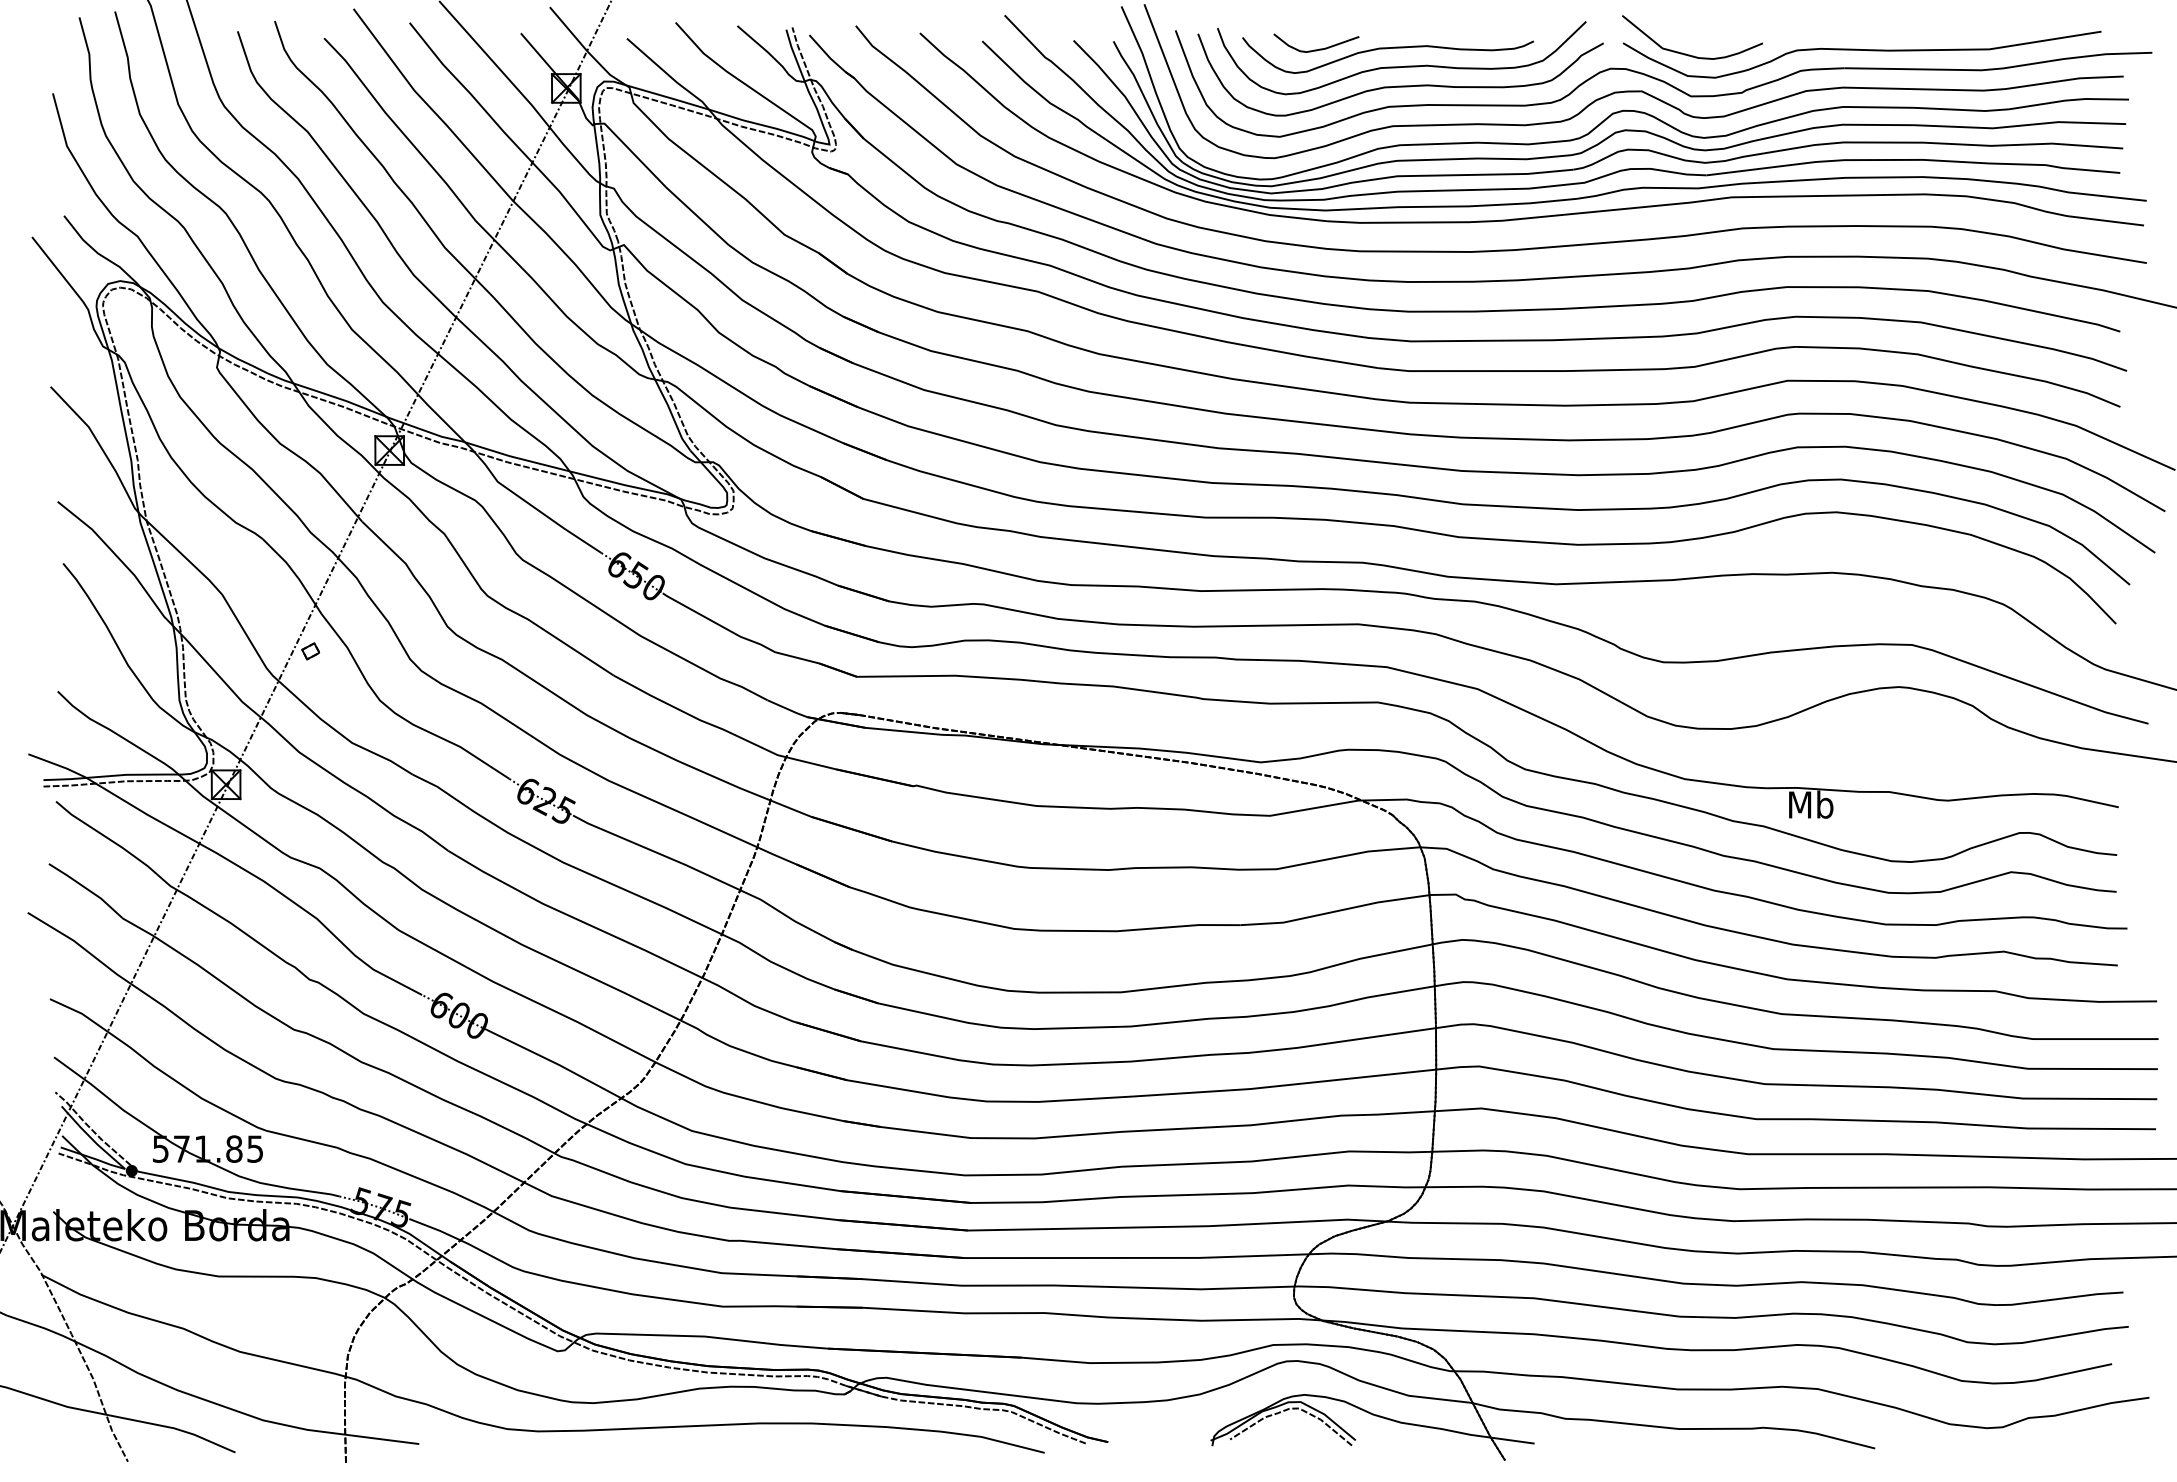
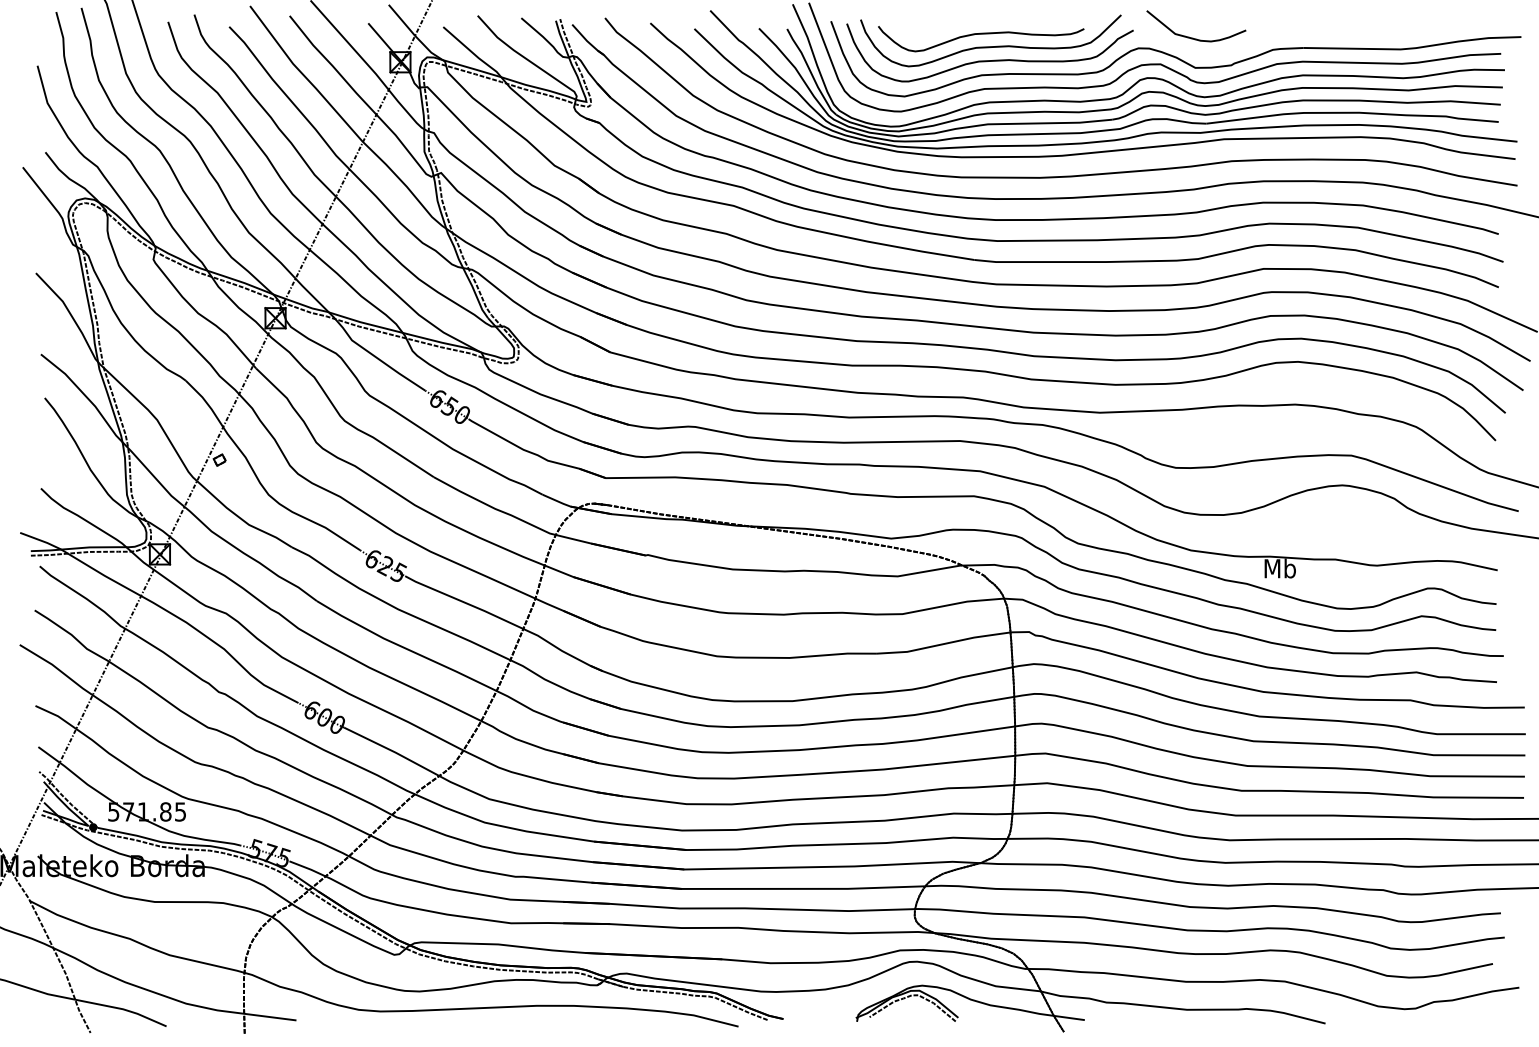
curve: (1319, 48) -> (932, 34), removed
curve: (1861, 50) -> (1315, 35), removed

